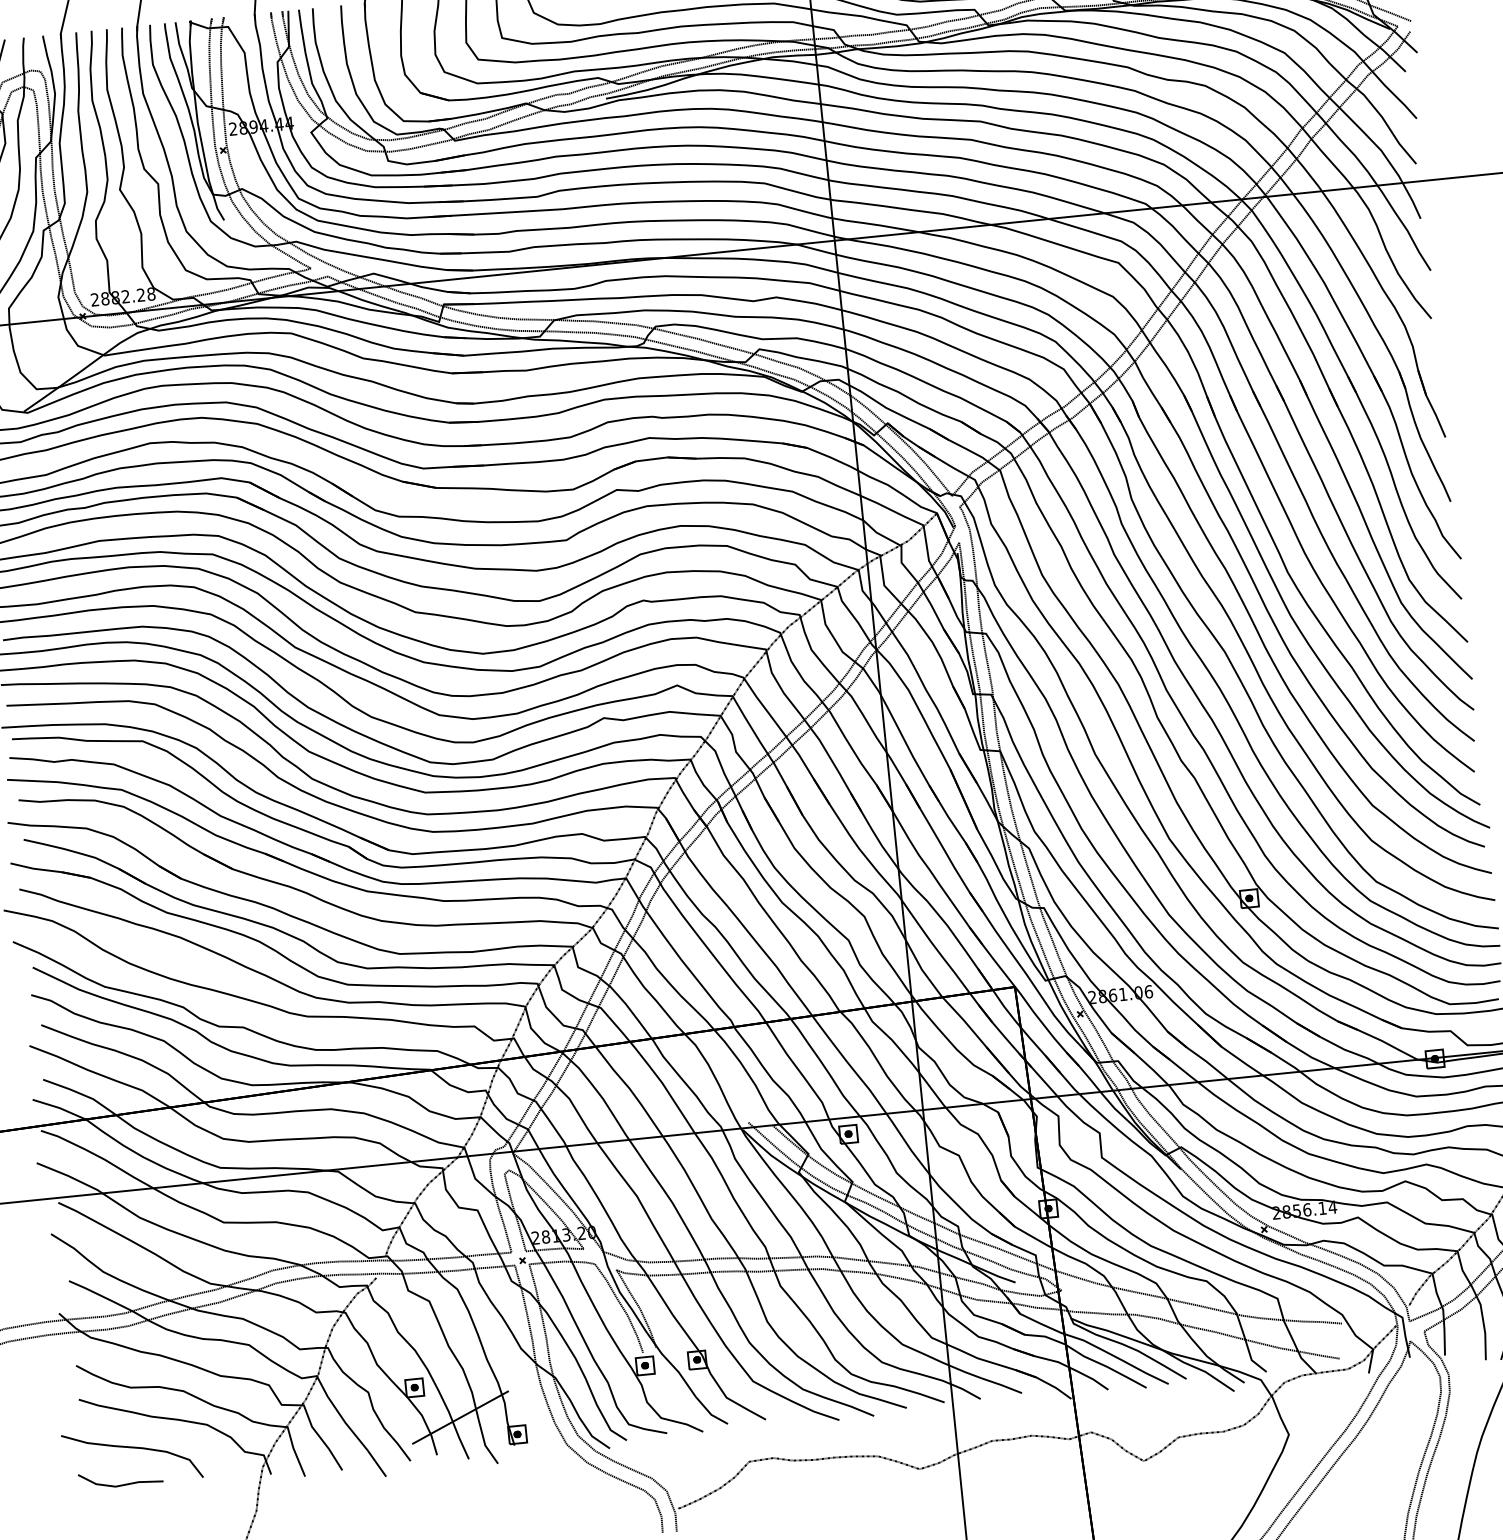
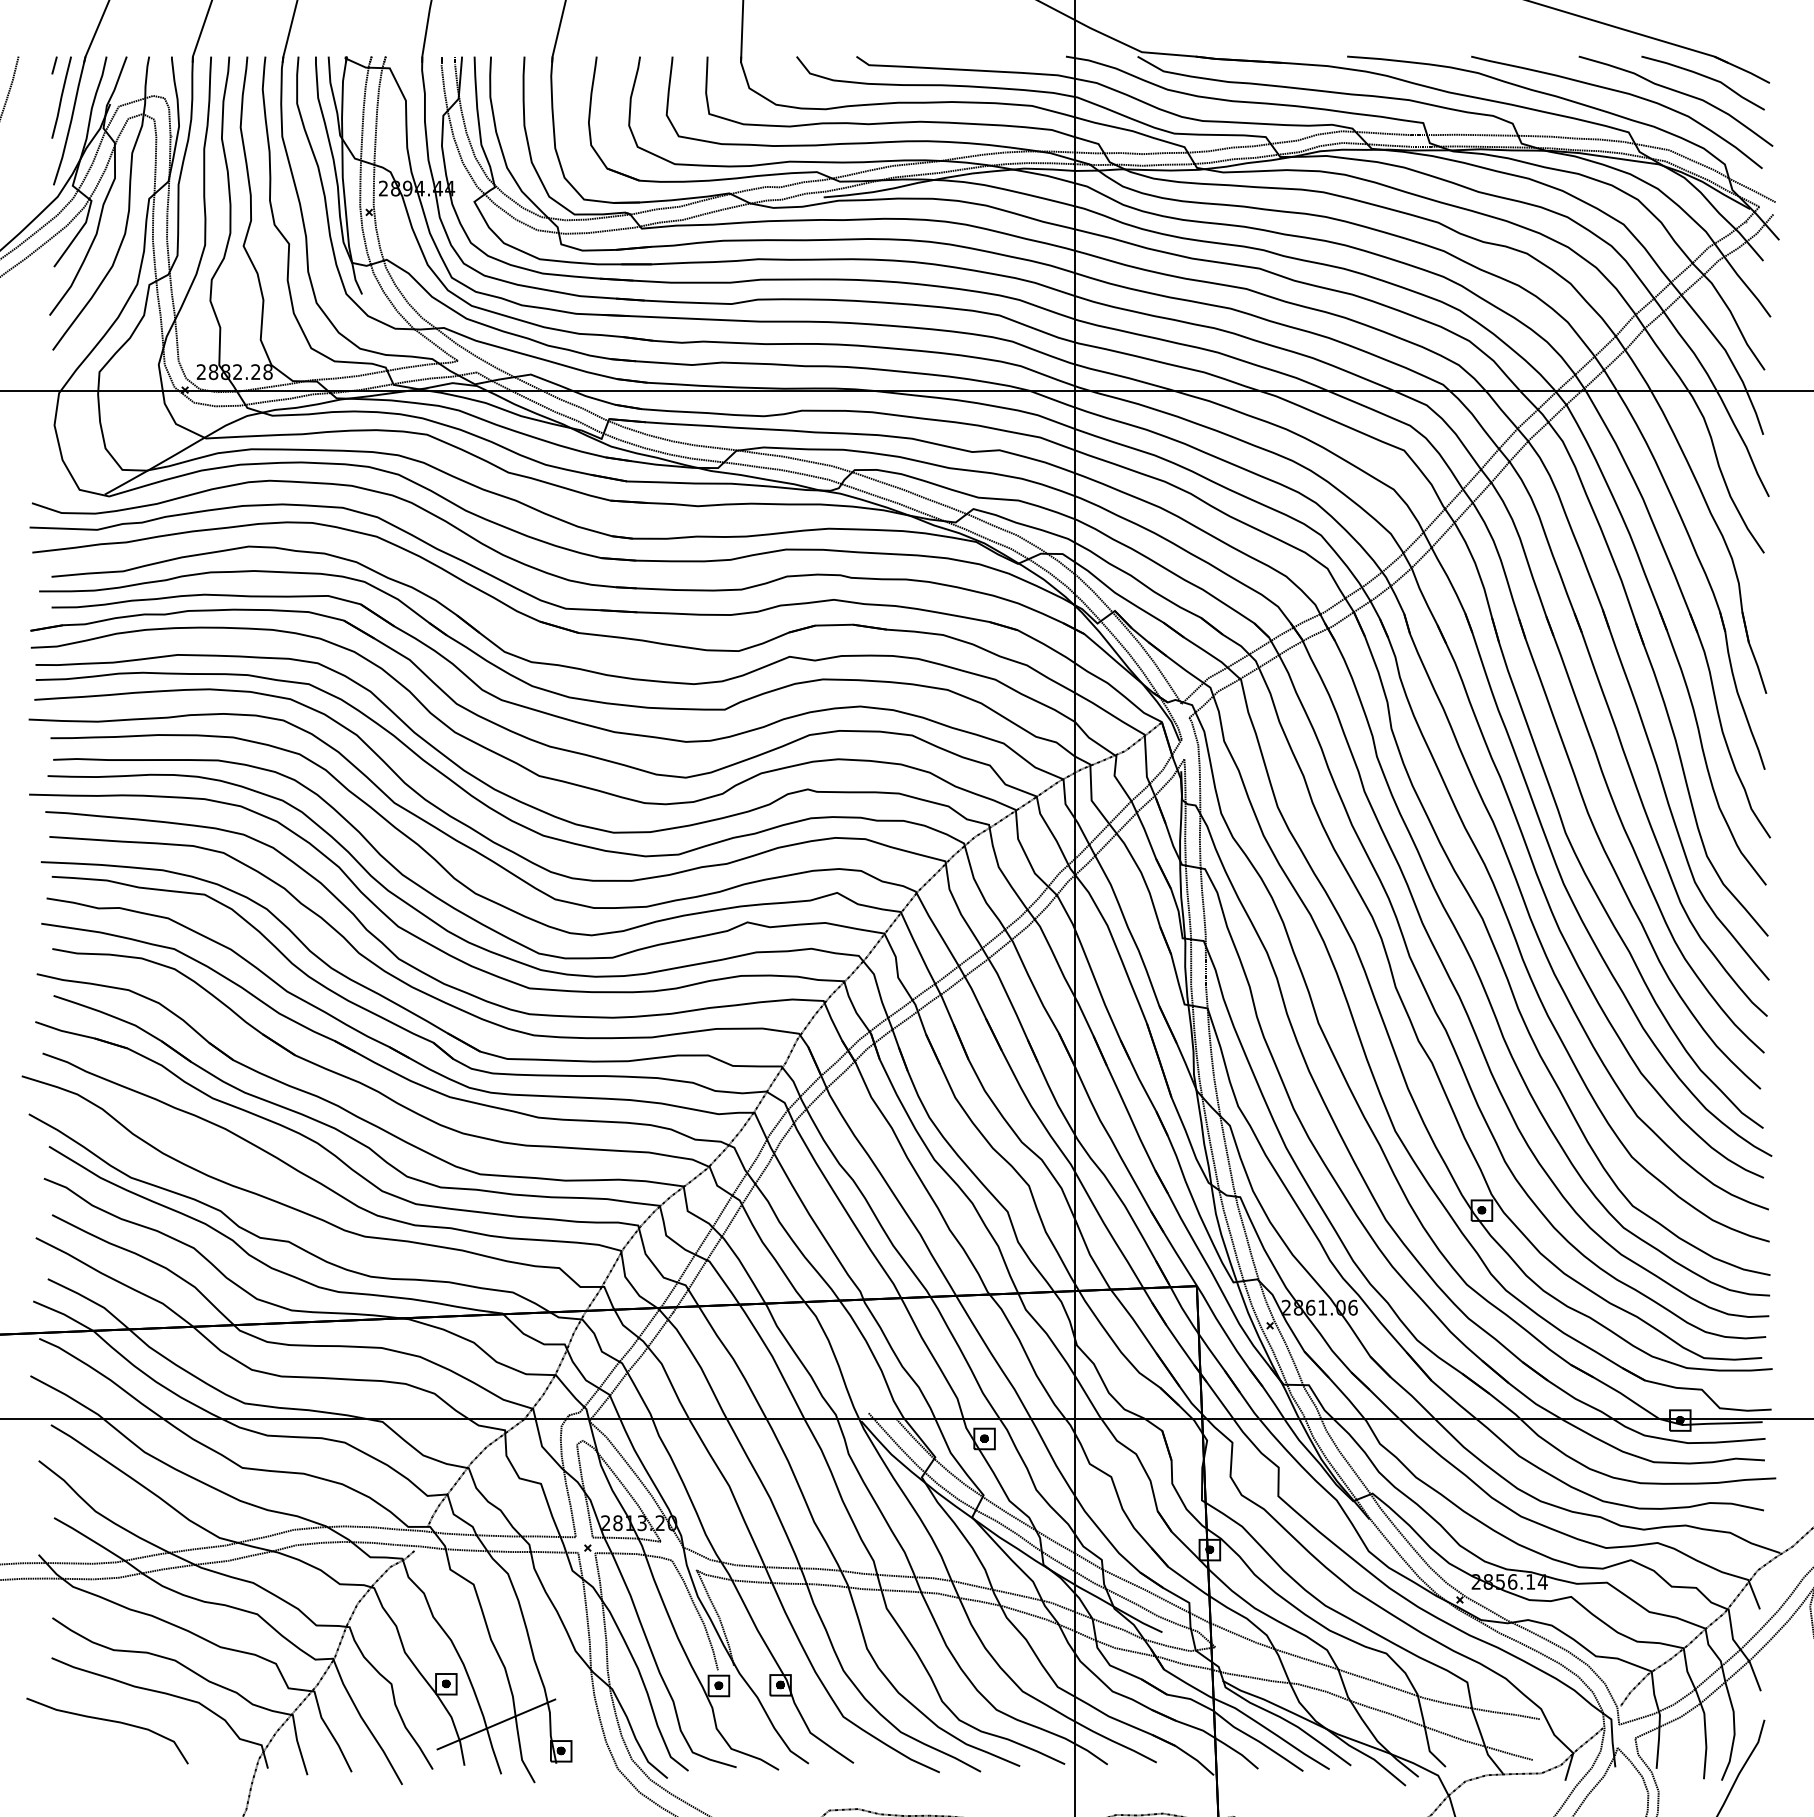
line: (121, 1484) -> (91, 1762), removed

